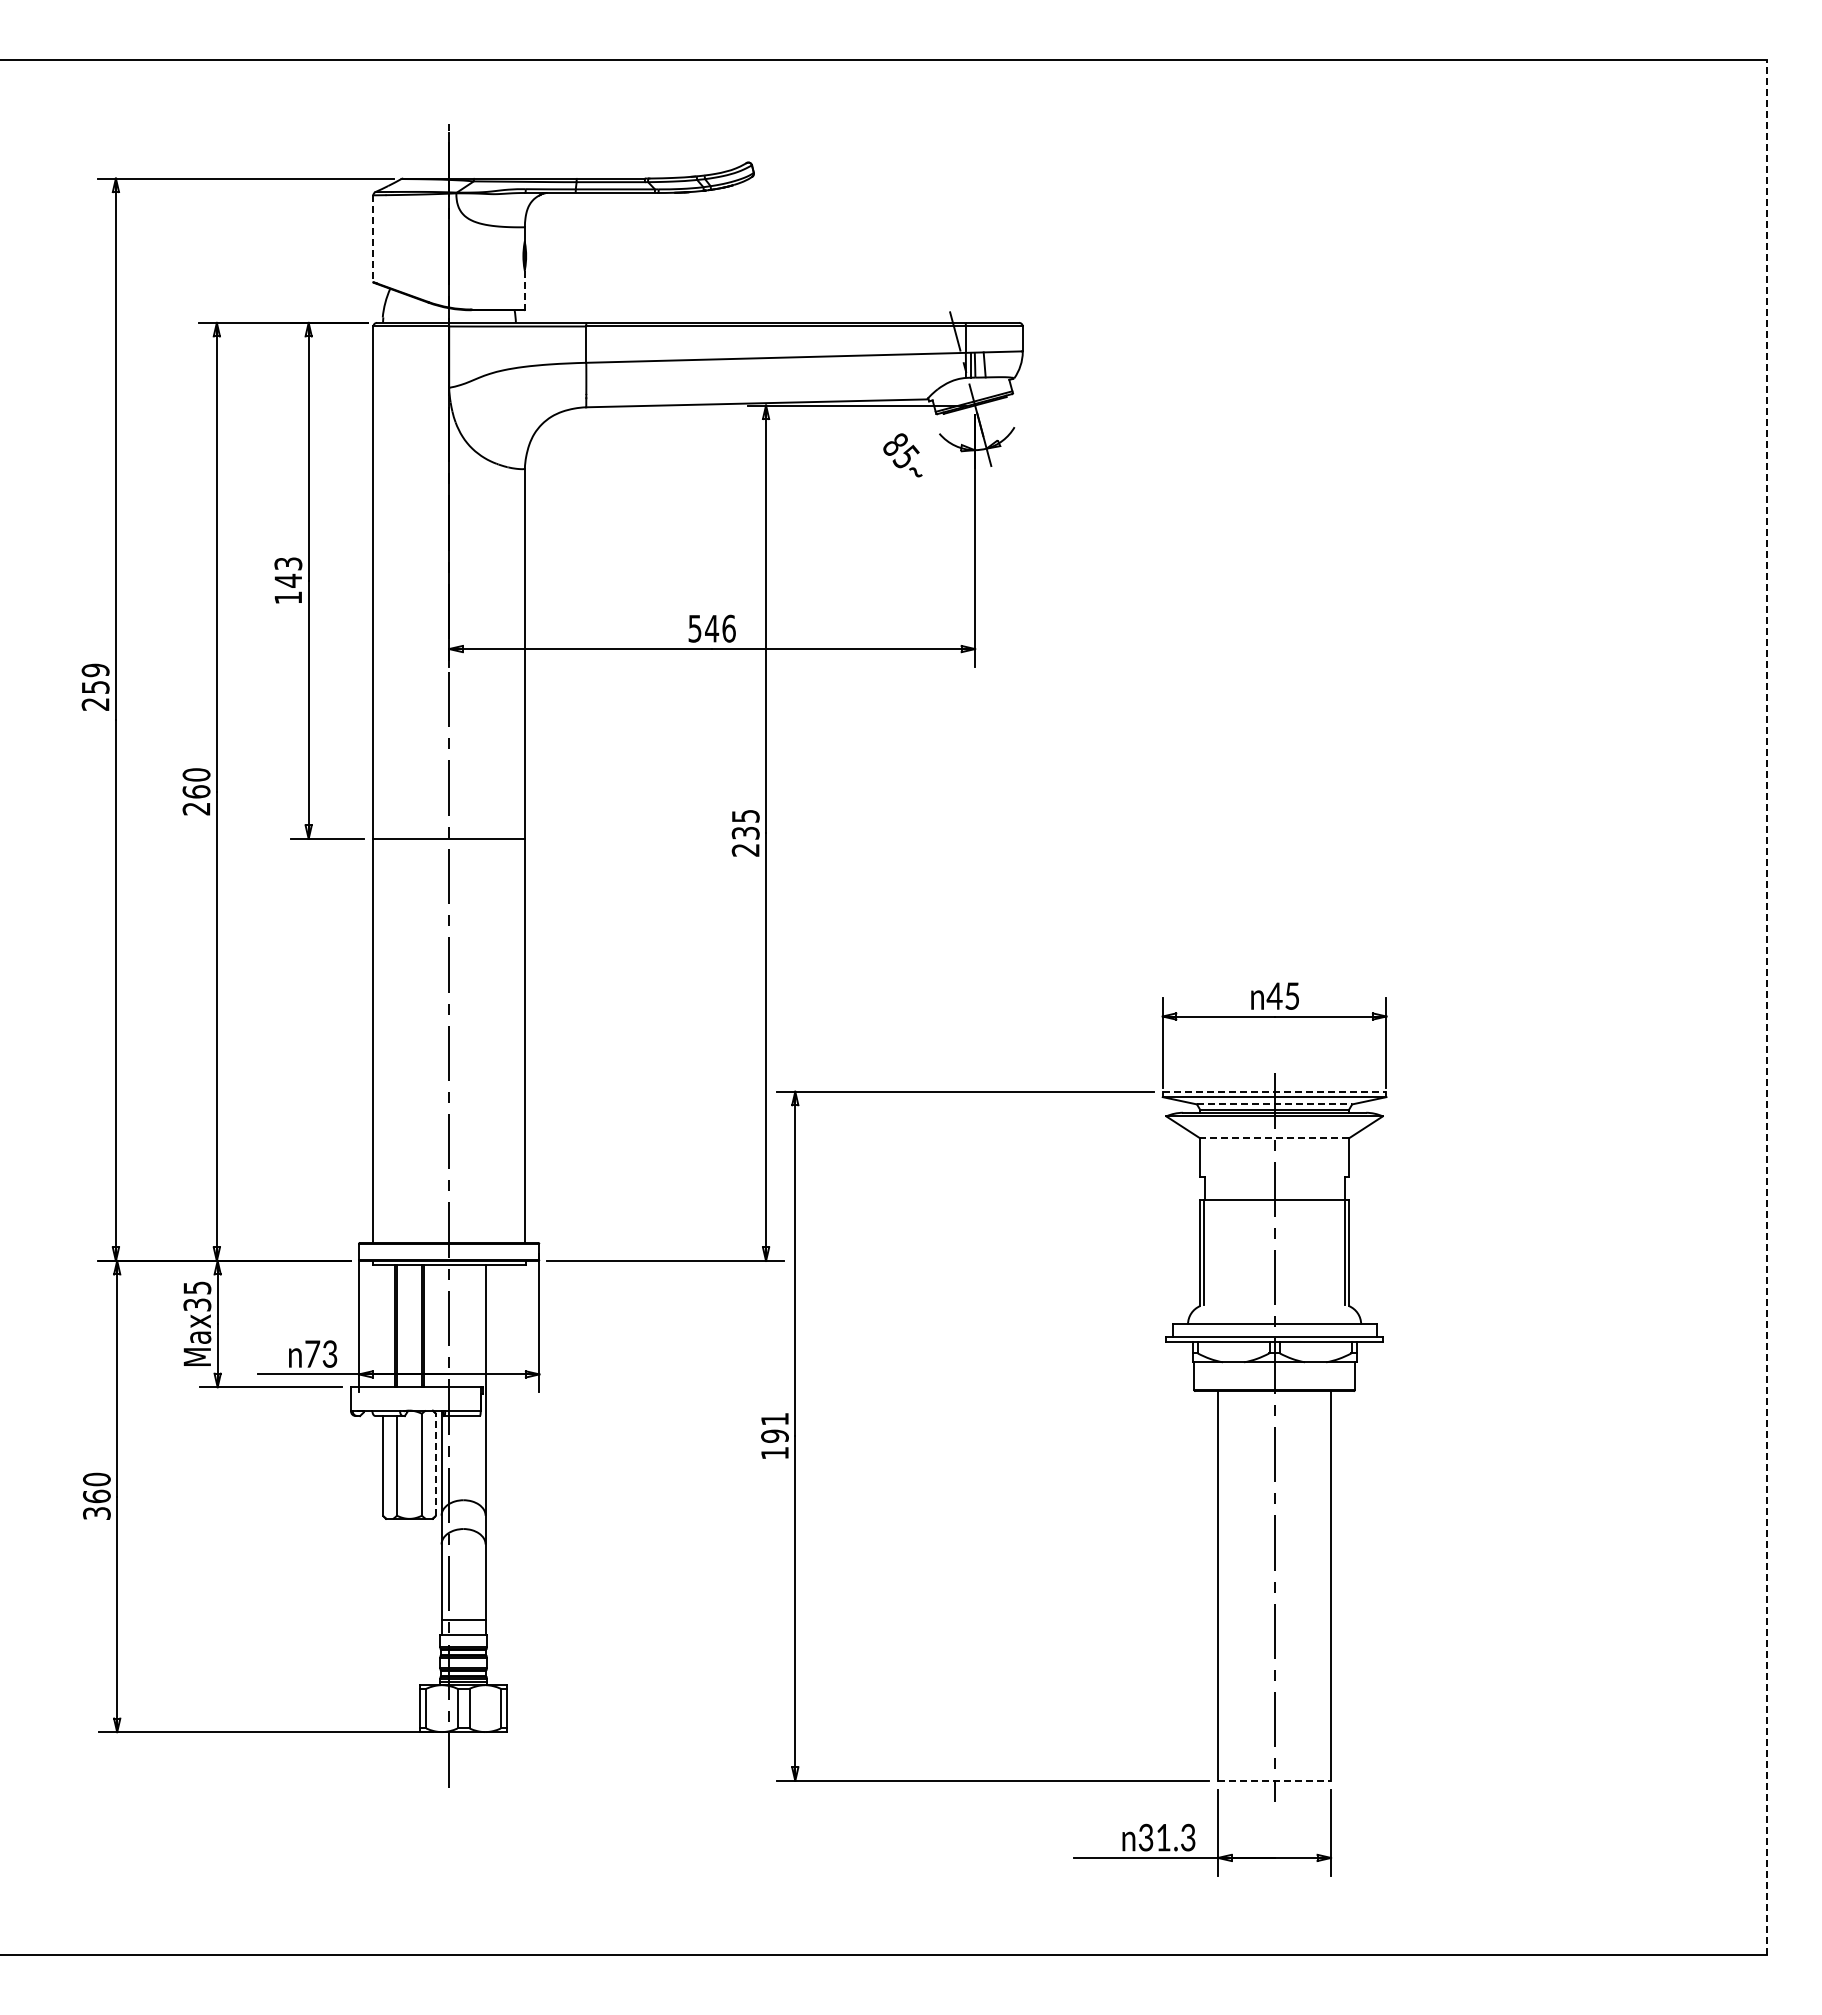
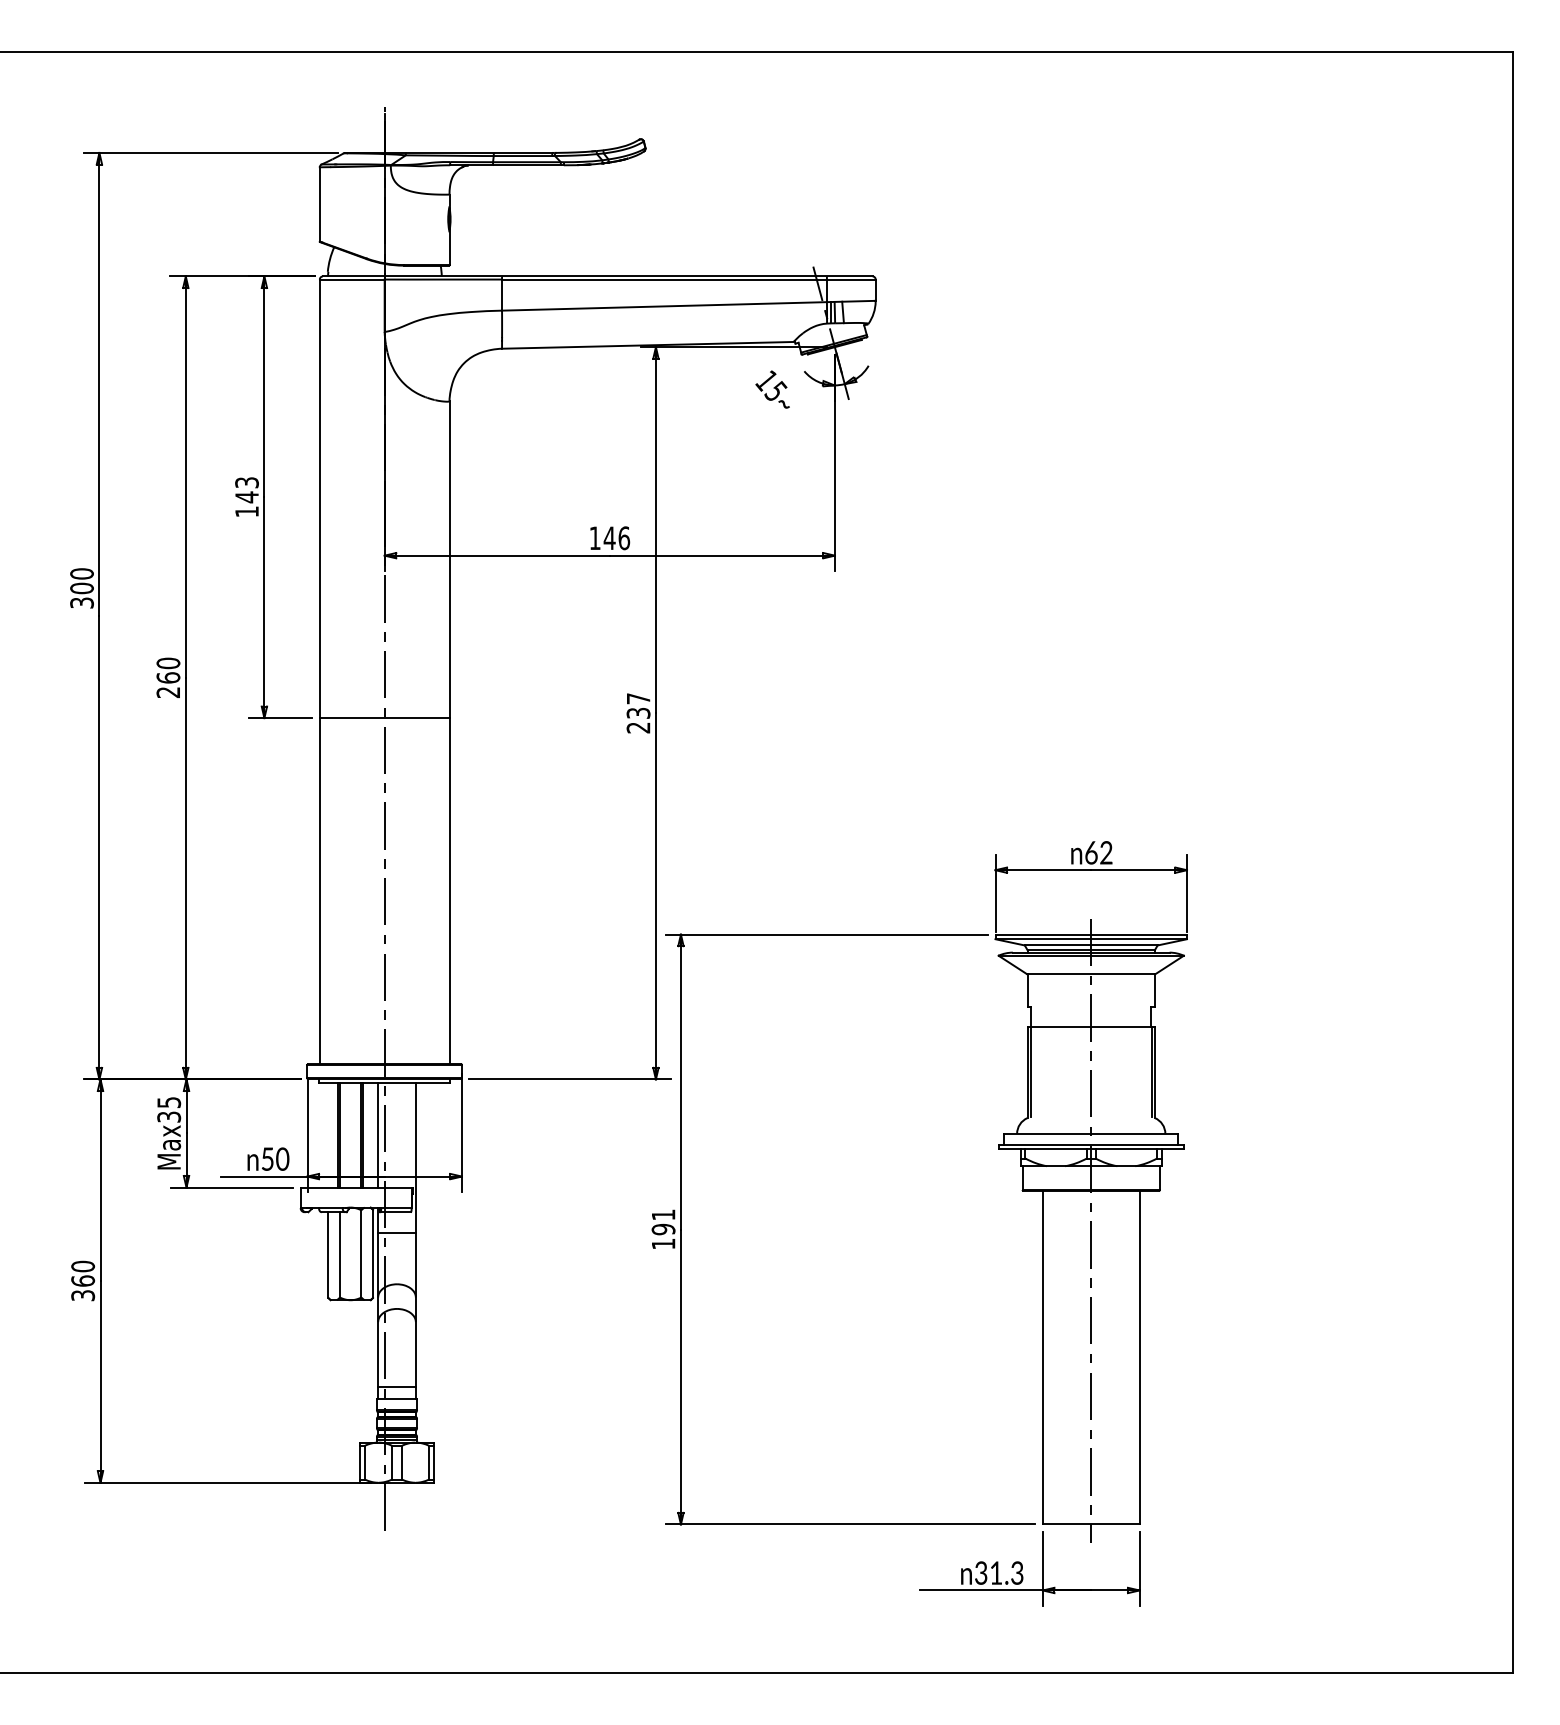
line: (373, 239) -> (319, 205), dashed -> solid
line: (524, 290) -> (449, 248), dashed -> solid
text: (894, 444) -> (765, 380), 85 -> 15
text: (694, 628) -> (594, 538), 546 -> 146
text: (95, 686) -> (81, 587), 259 -> 300
text: (745, 816) -> (638, 699), 235 -> 237
text: (1282, 995) -> (1098, 852), 45 -> 62
line: (1767, 1007) -> (1513, 862), dashed -> solid
line: (1274, 1091) -> (1091, 934), dashed -> solid
line: (1274, 1104) -> (1091, 945), dashed -> solid
line: (1274, 1138) -> (1091, 974), dashed -> solid
line: (441, 1325) -> (378, 1134), added
text: (321, 1353) -> (275, 1158), 73 -> 50
line: (463, 1439) -> (396, 1232), added
line: (435, 1464) -> (372, 1253), dashed -> solid
line: (1275, 1780) -> (1092, 1524), dashed -> solid

